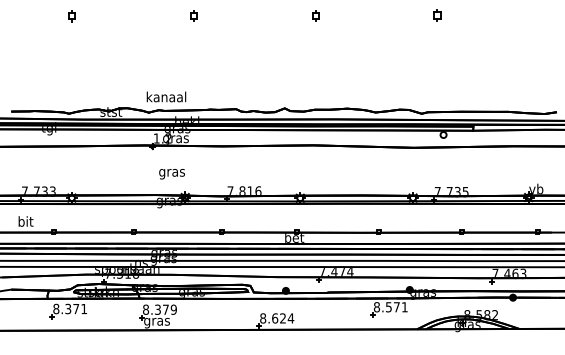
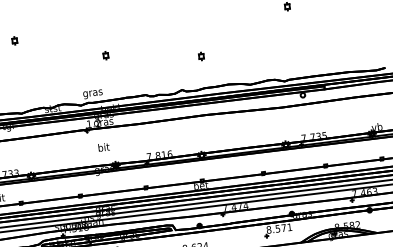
part: (193, 15) -> (105, 55), moved
part: (315, 15) -> (201, 55), moved
text: (166, 97) -> (92, 92), kanaal -> gras
text: (171, 172) -> (103, 148), gras -> bit

